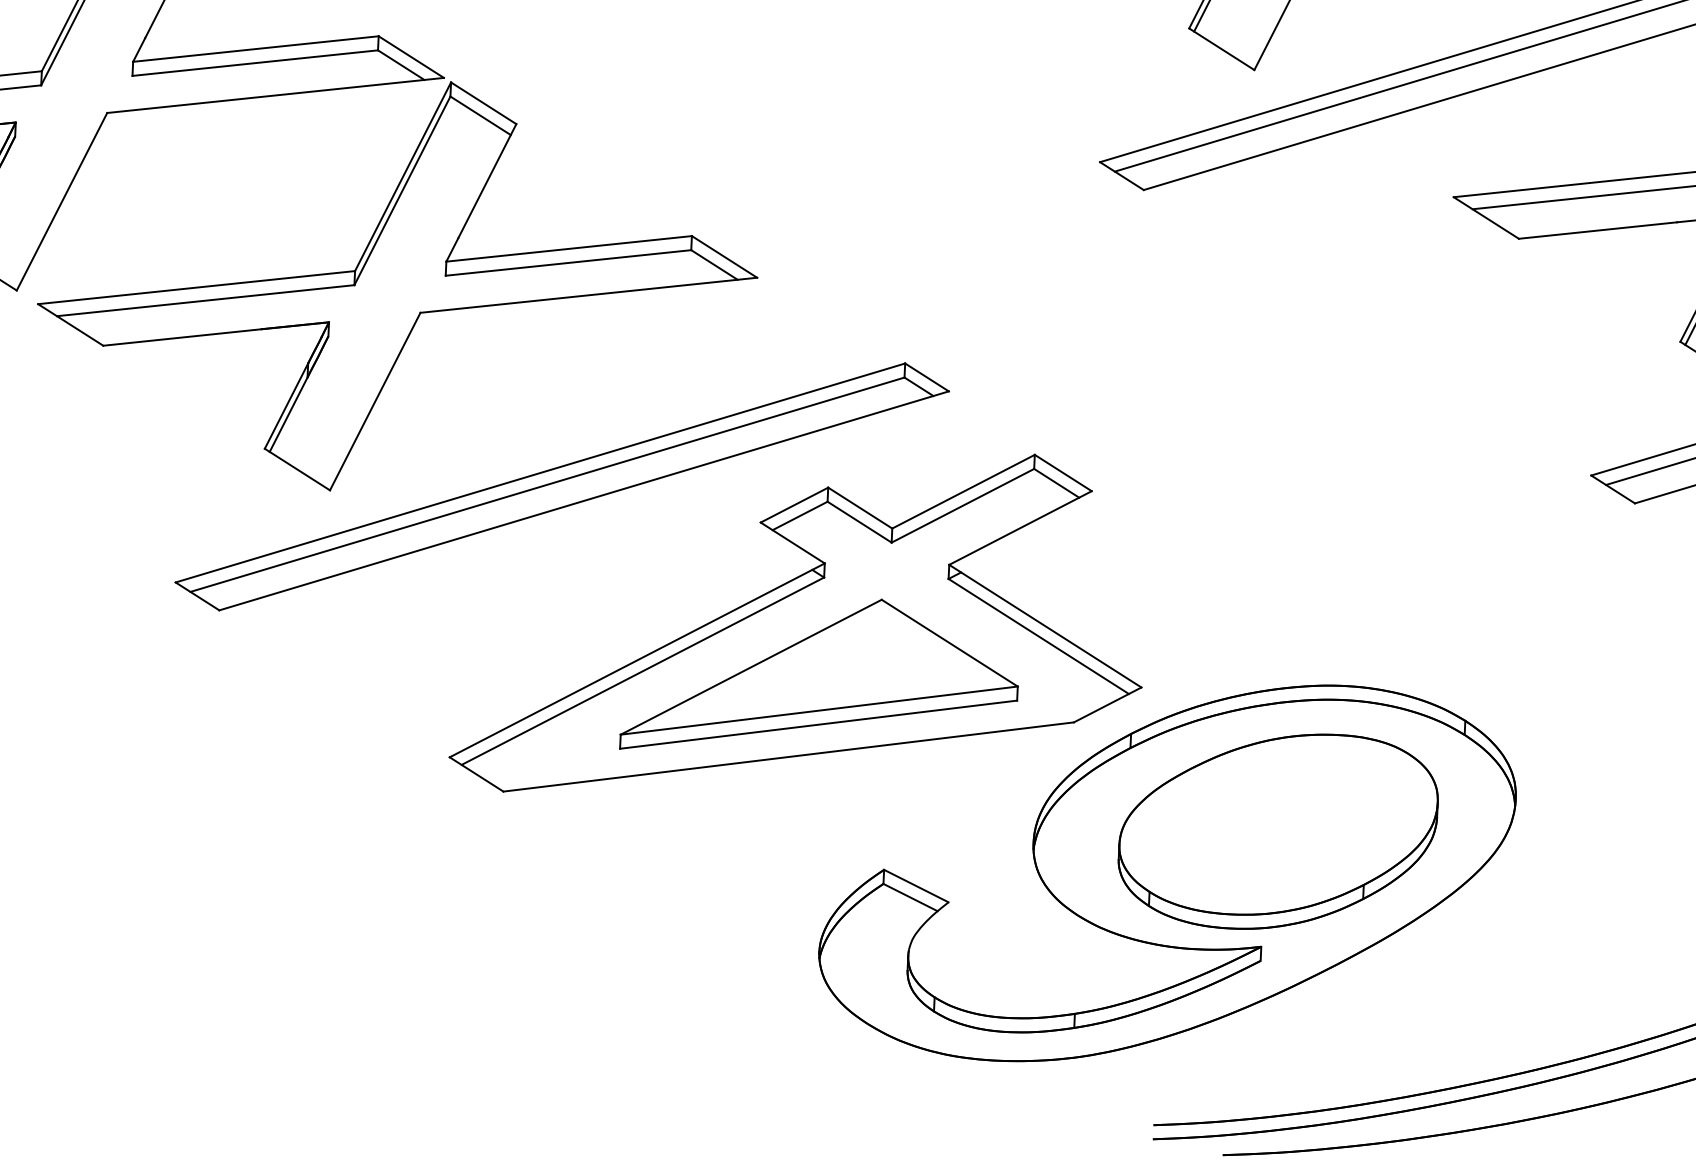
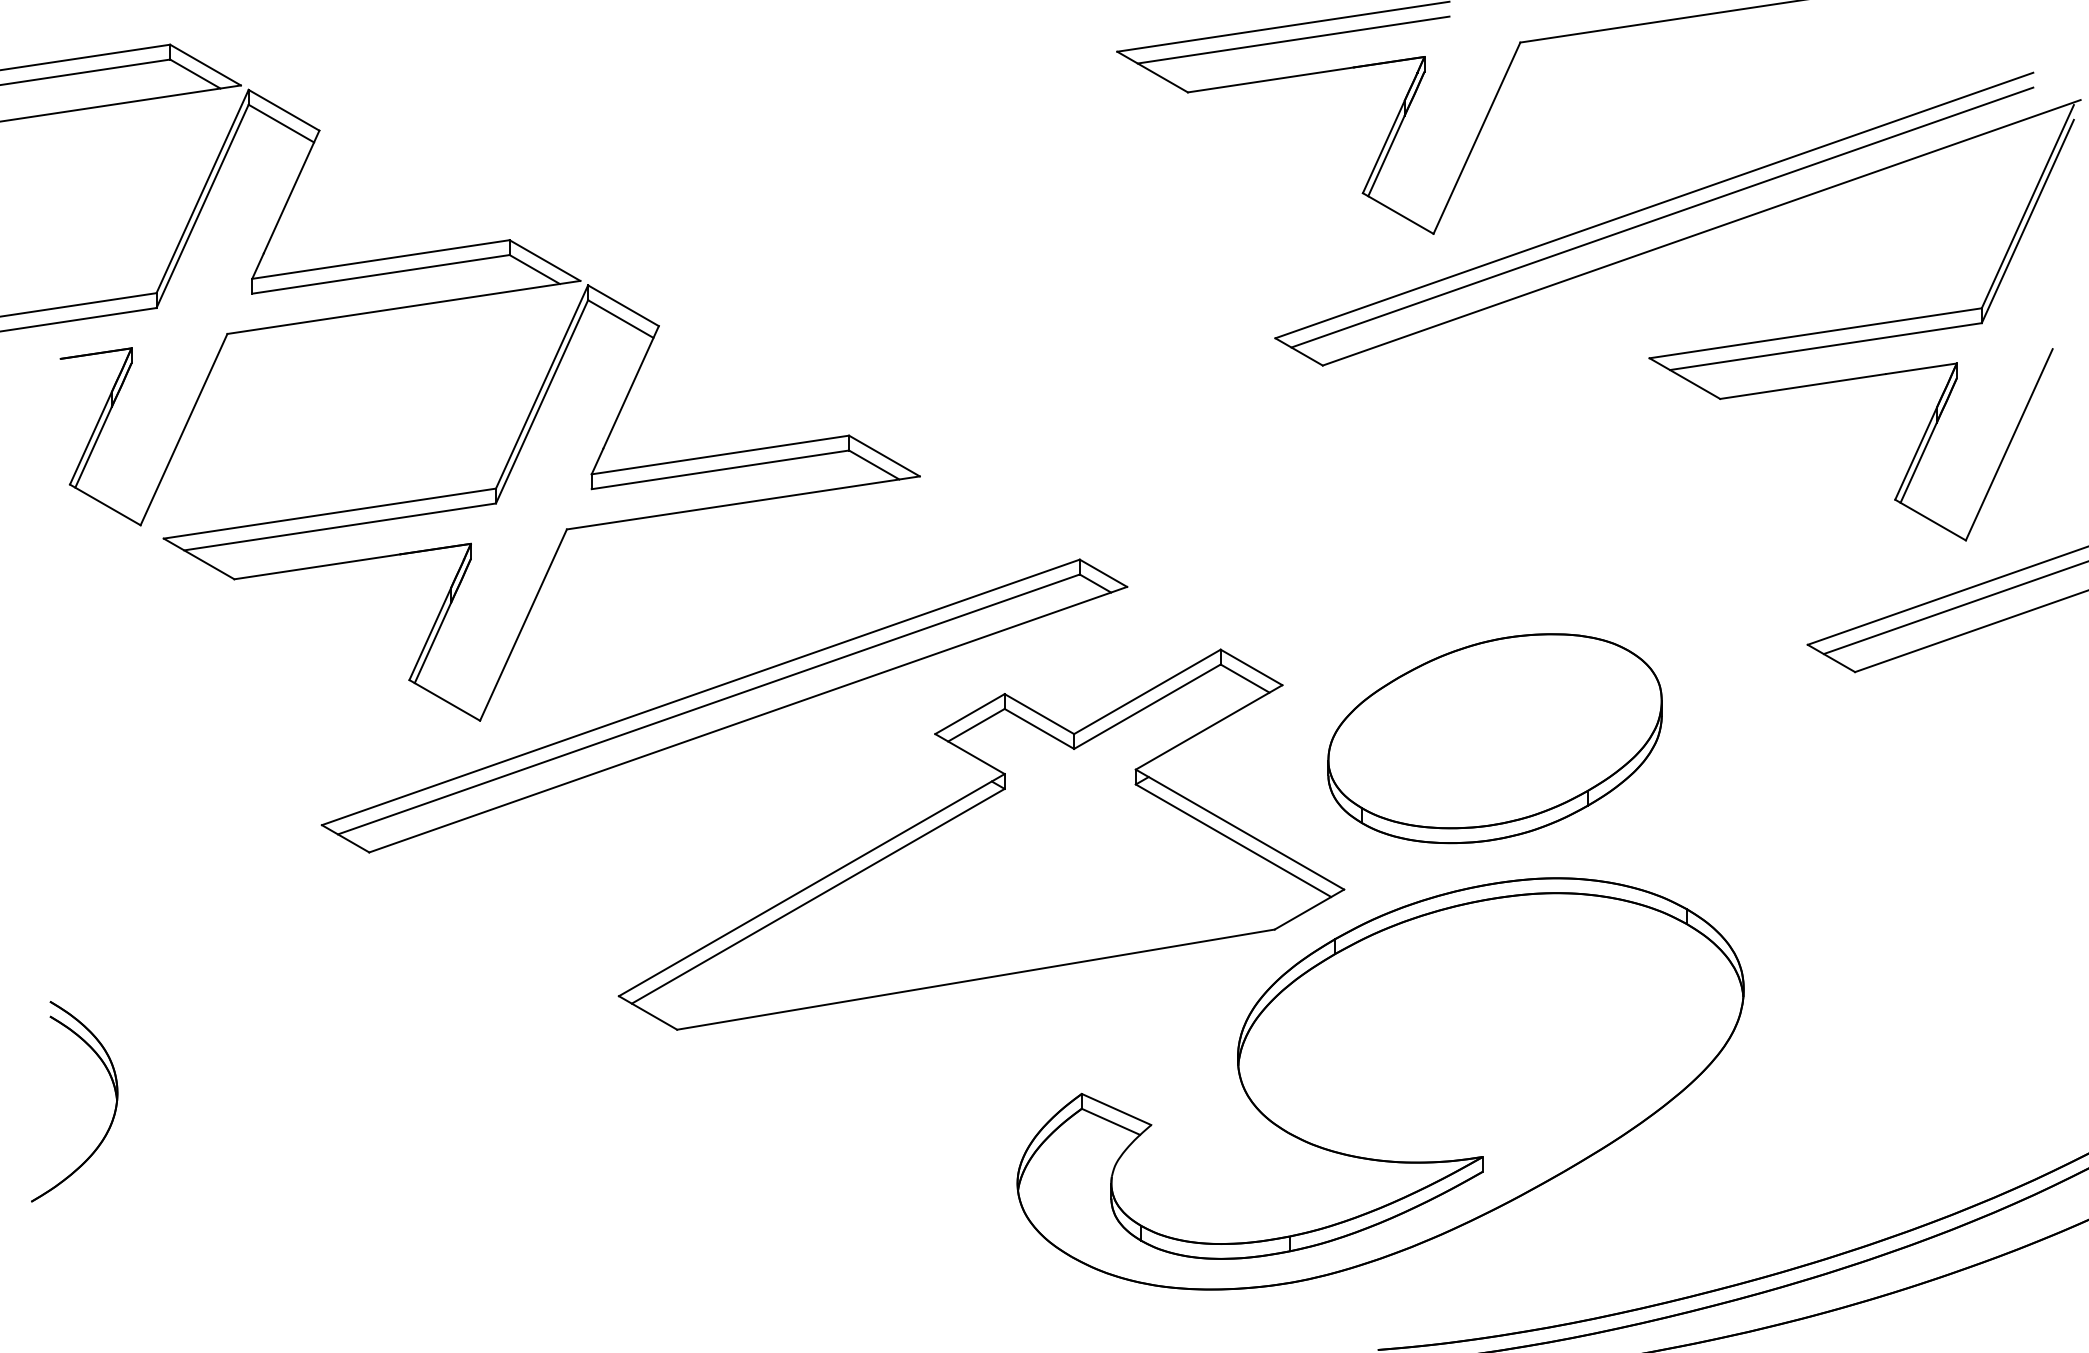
part: (820, 676) -> (1005, 893), removed
part: (1277, 831) -> (1494, 738), moved

